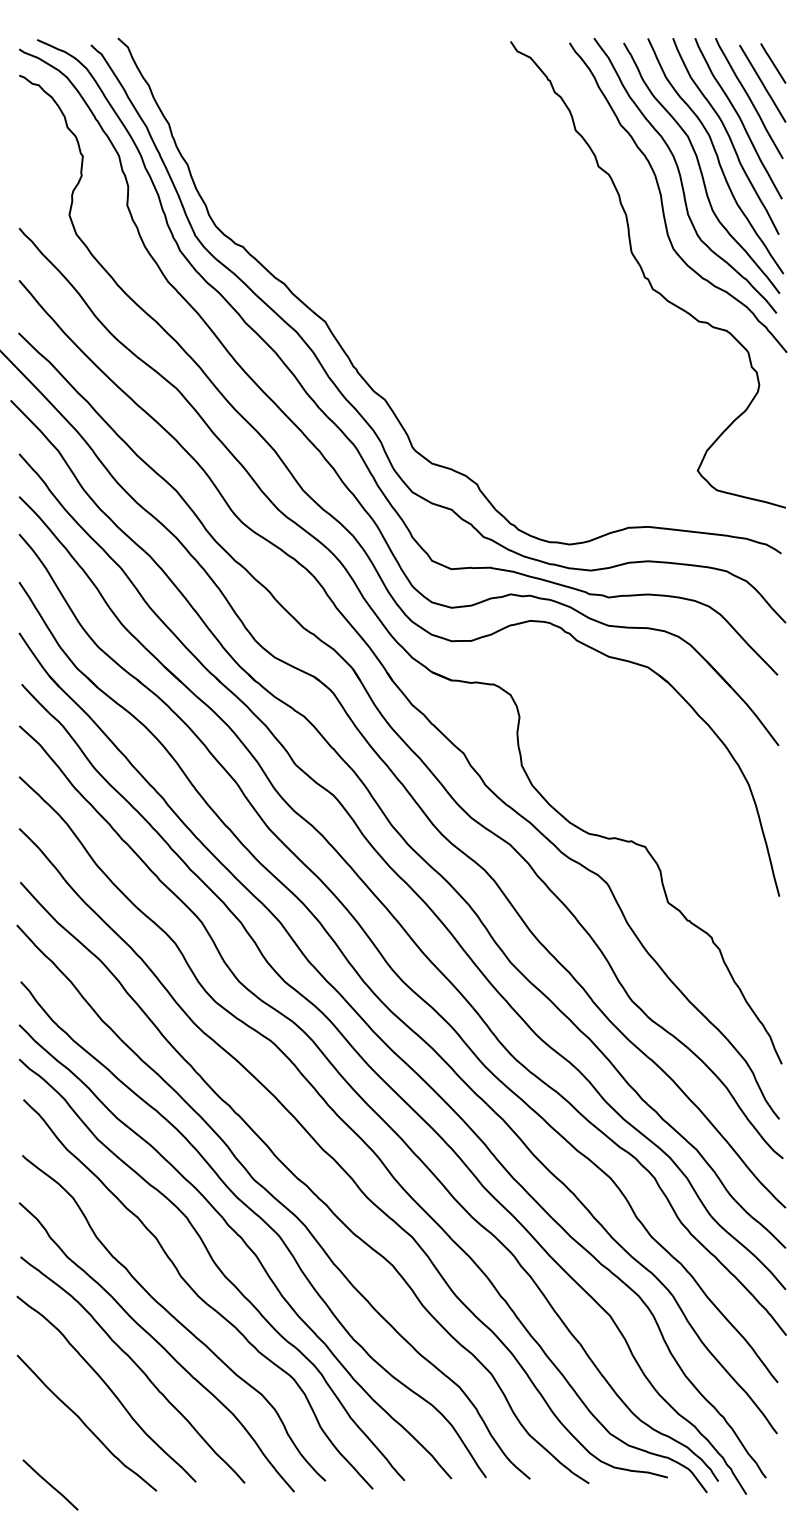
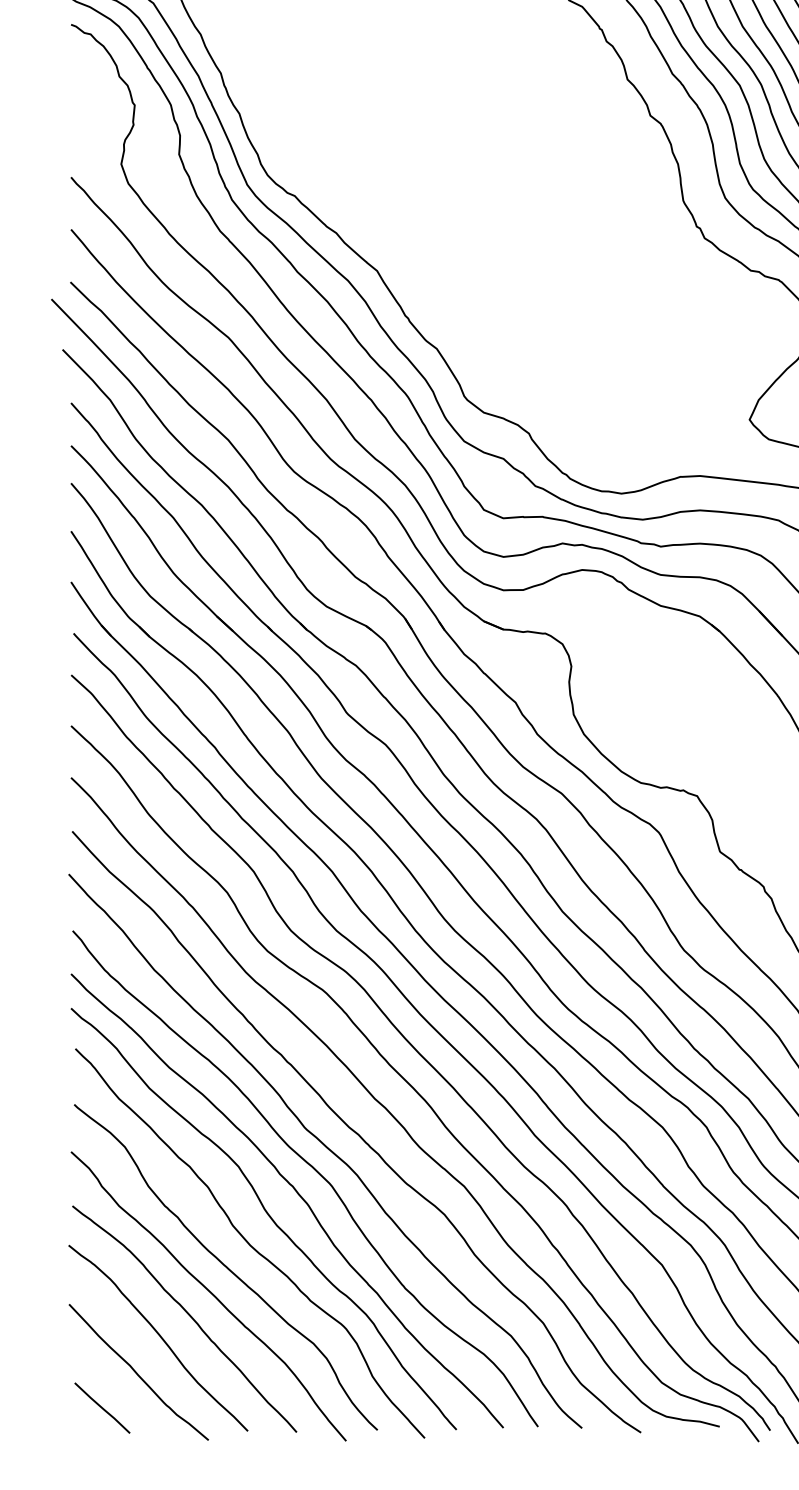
line: (50, 1484) -> (102, 1407), moved

